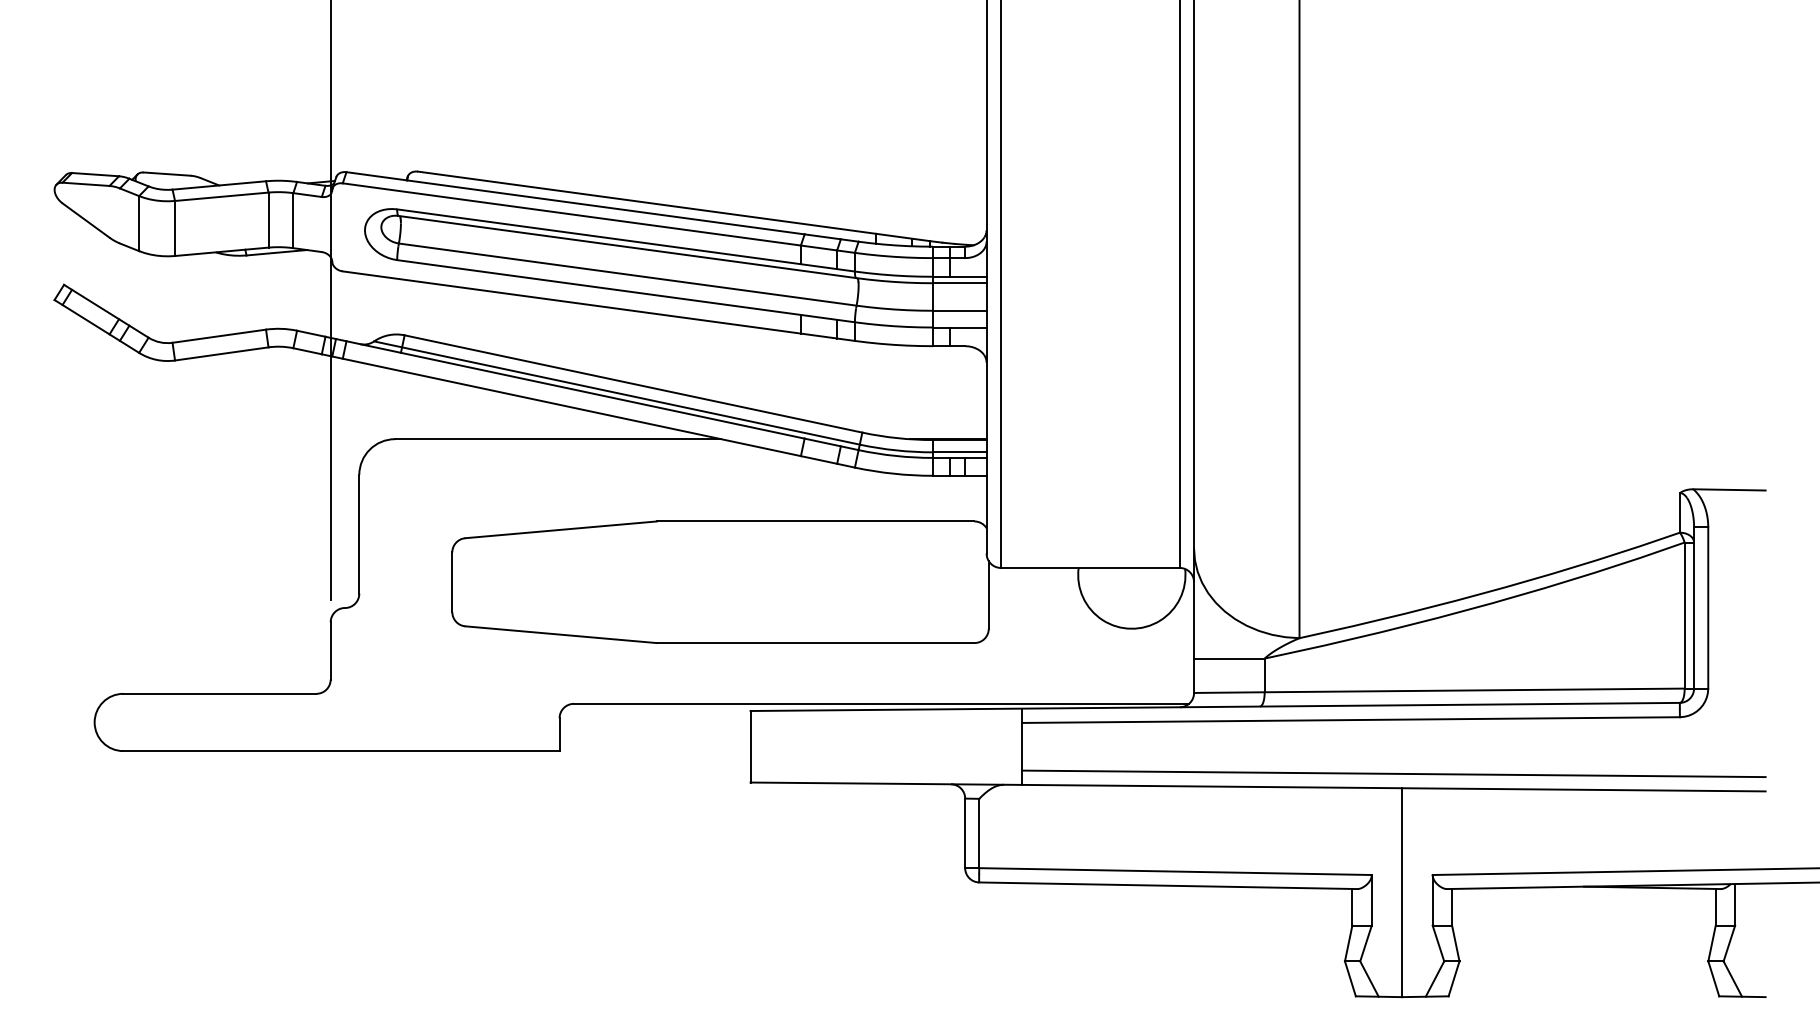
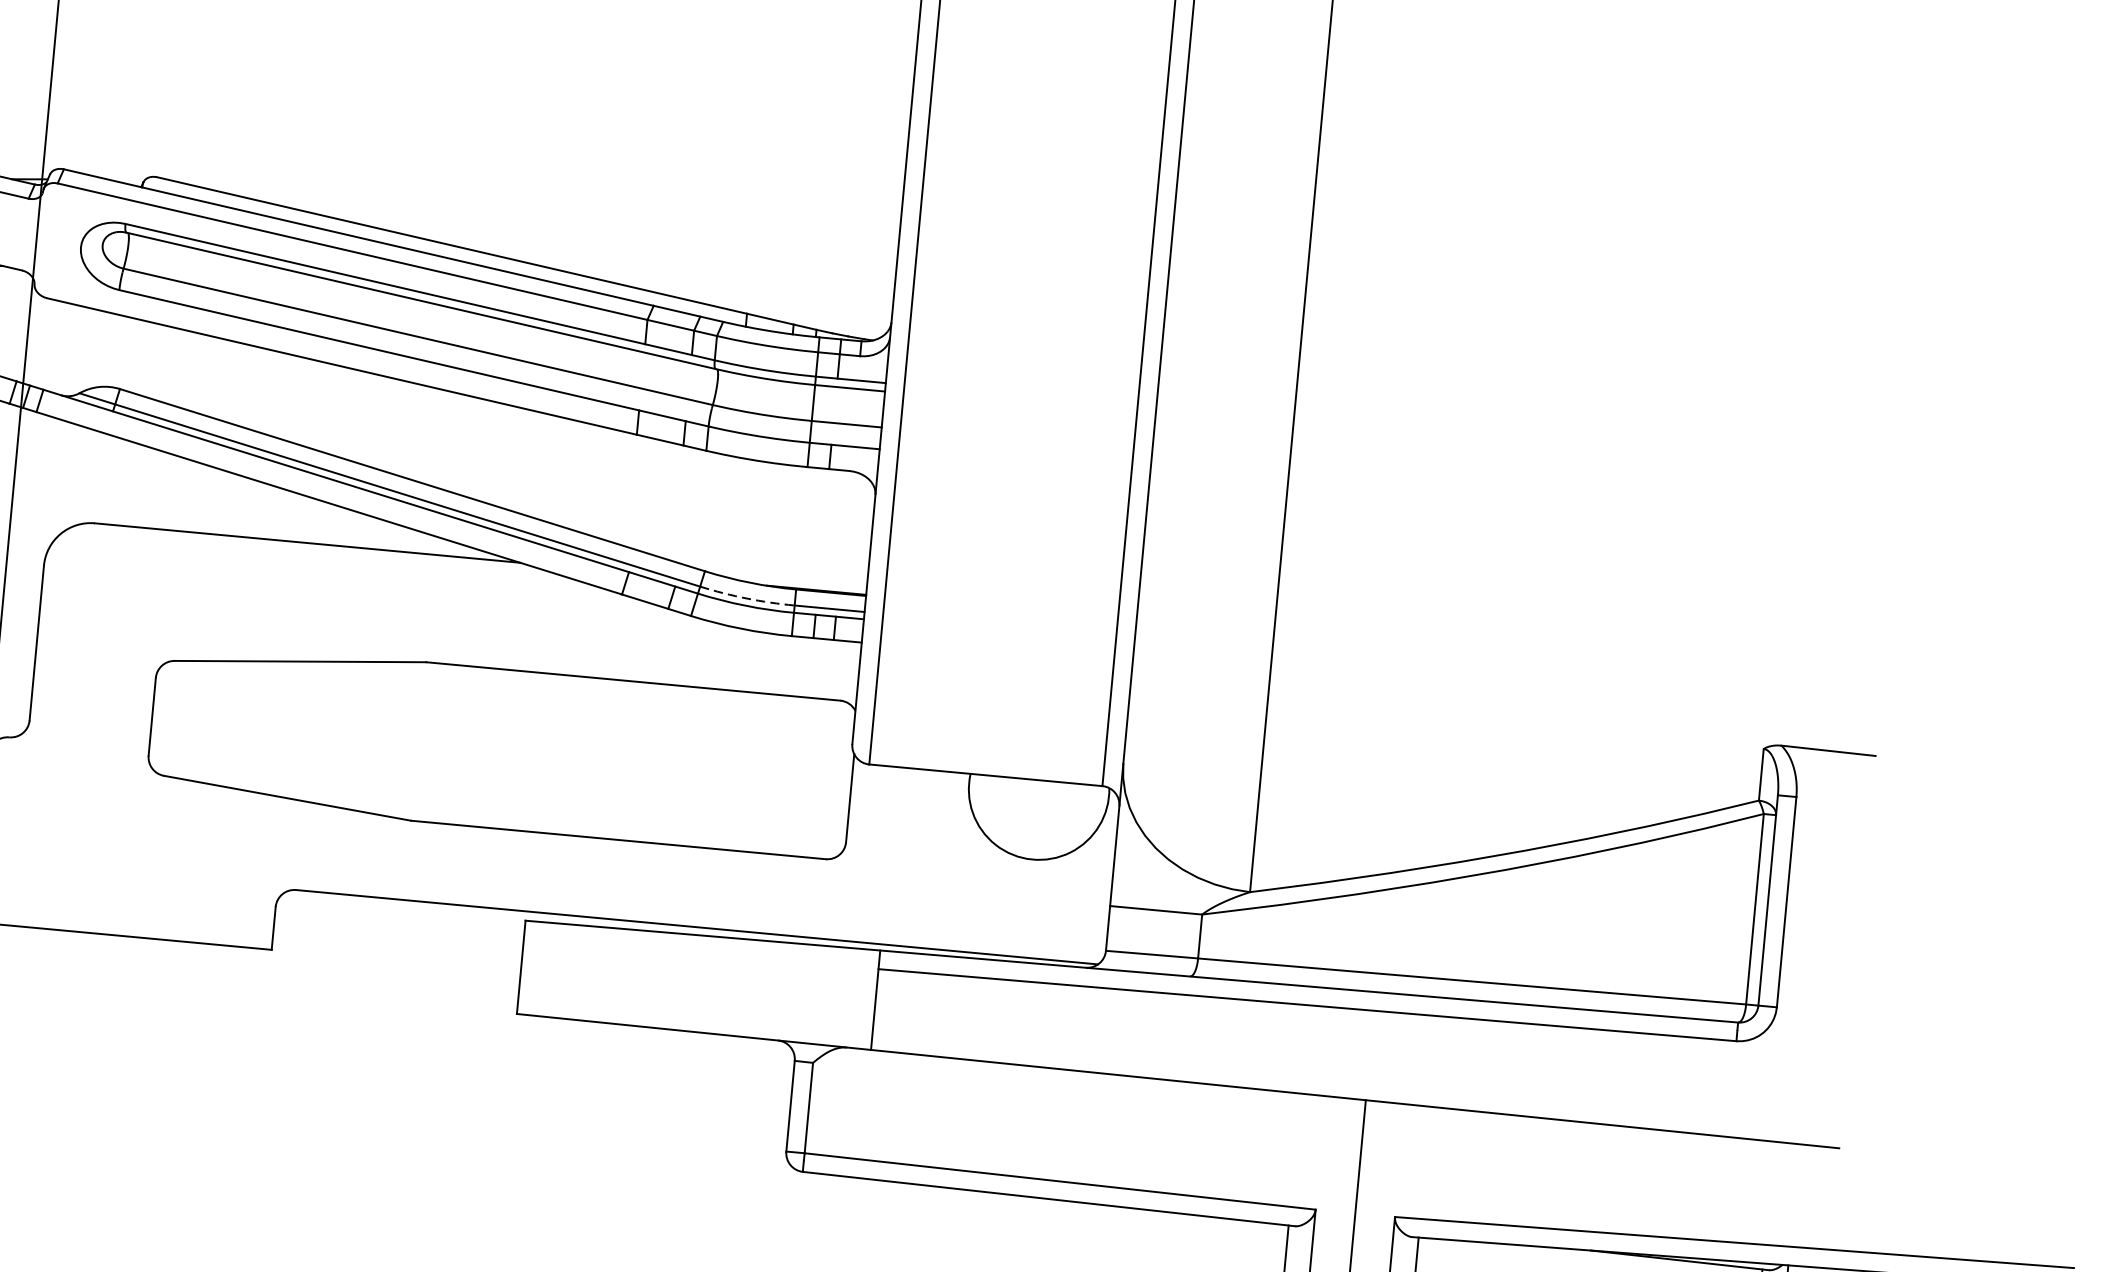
arc: (896, 450) -> (747, 598), solid -> dashed
line: (1393, 773) -> (1356, 1079), removed

